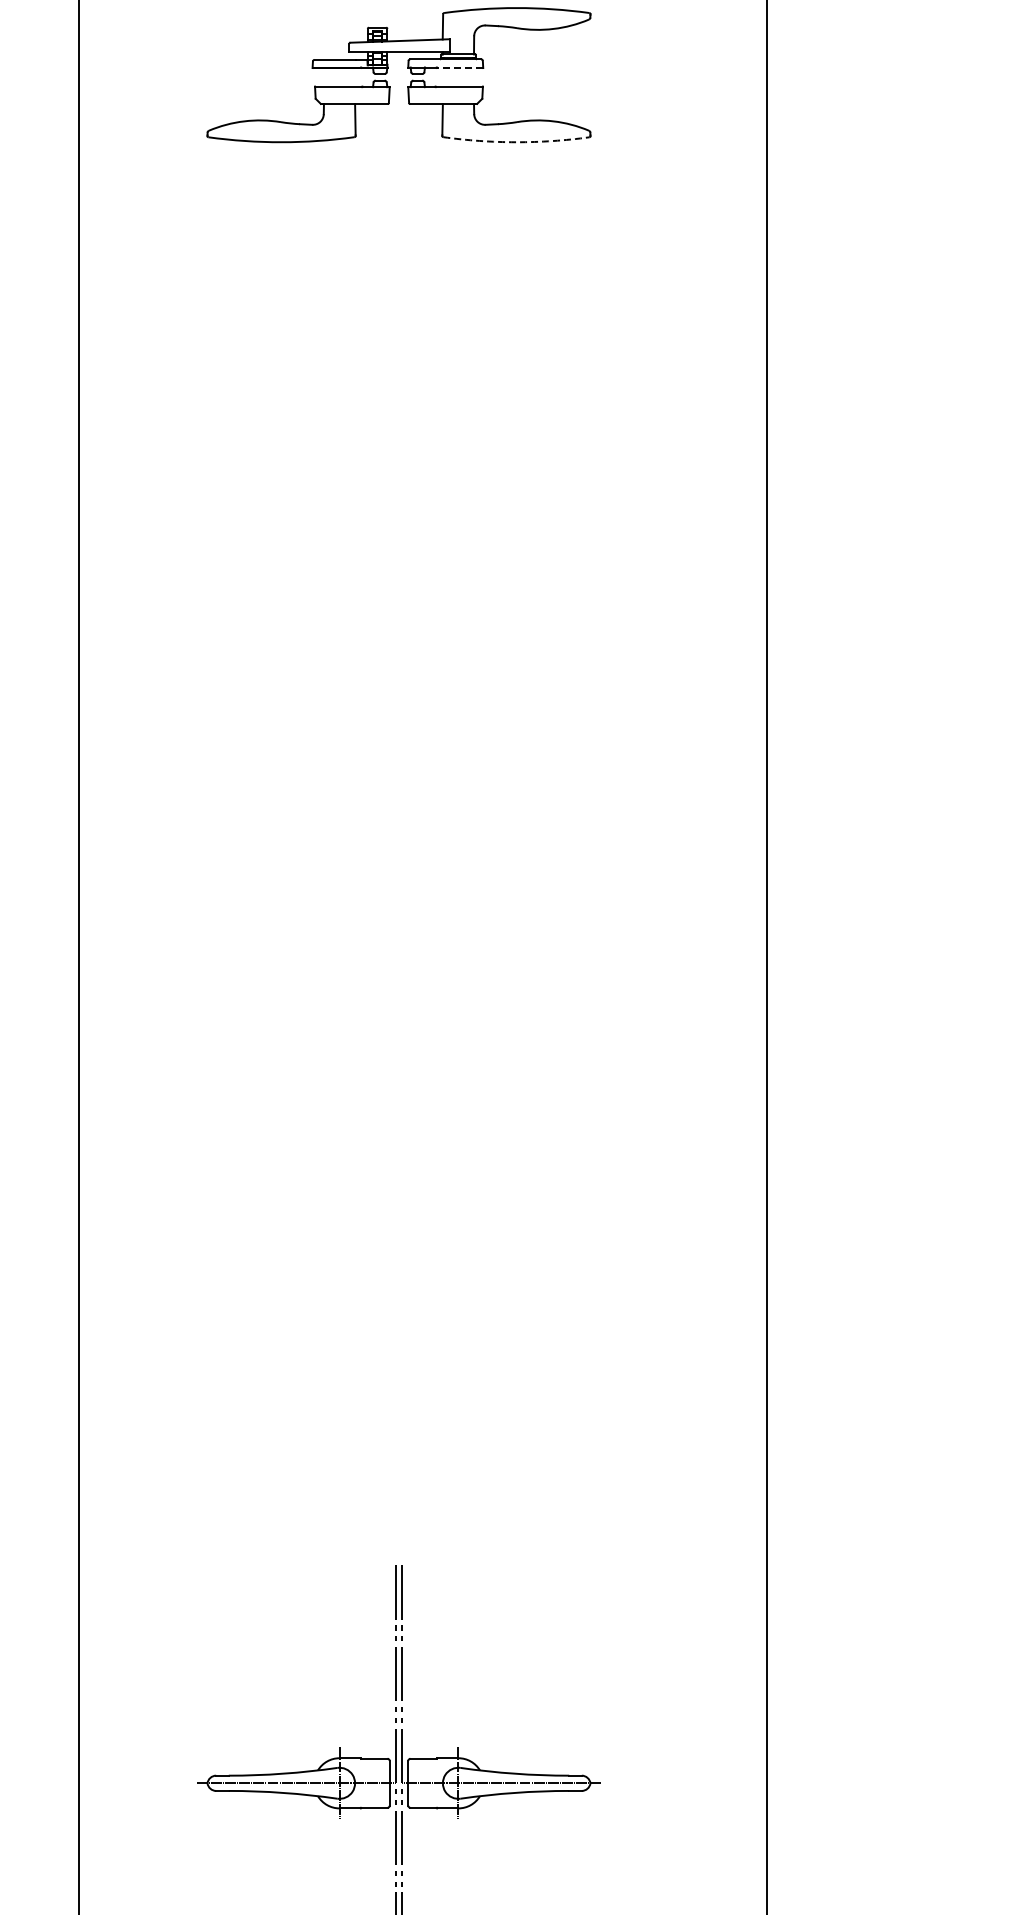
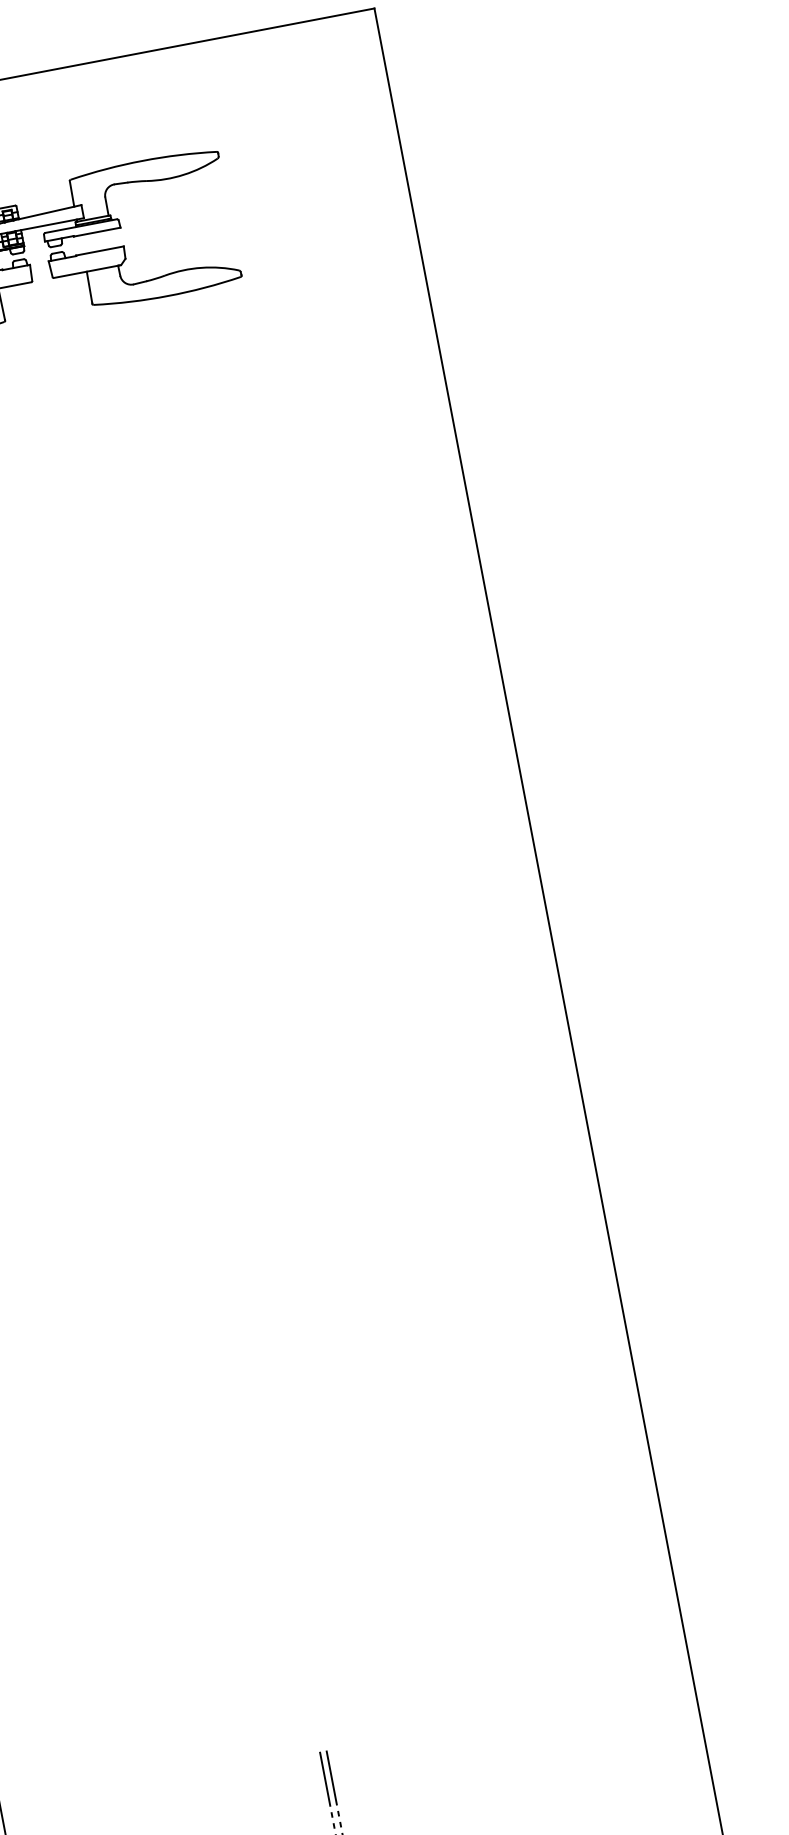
line: (459, 68) -> (96, 232), dashed -> solid
arc: (516, 142) -> (168, 296), dashed -> solid

